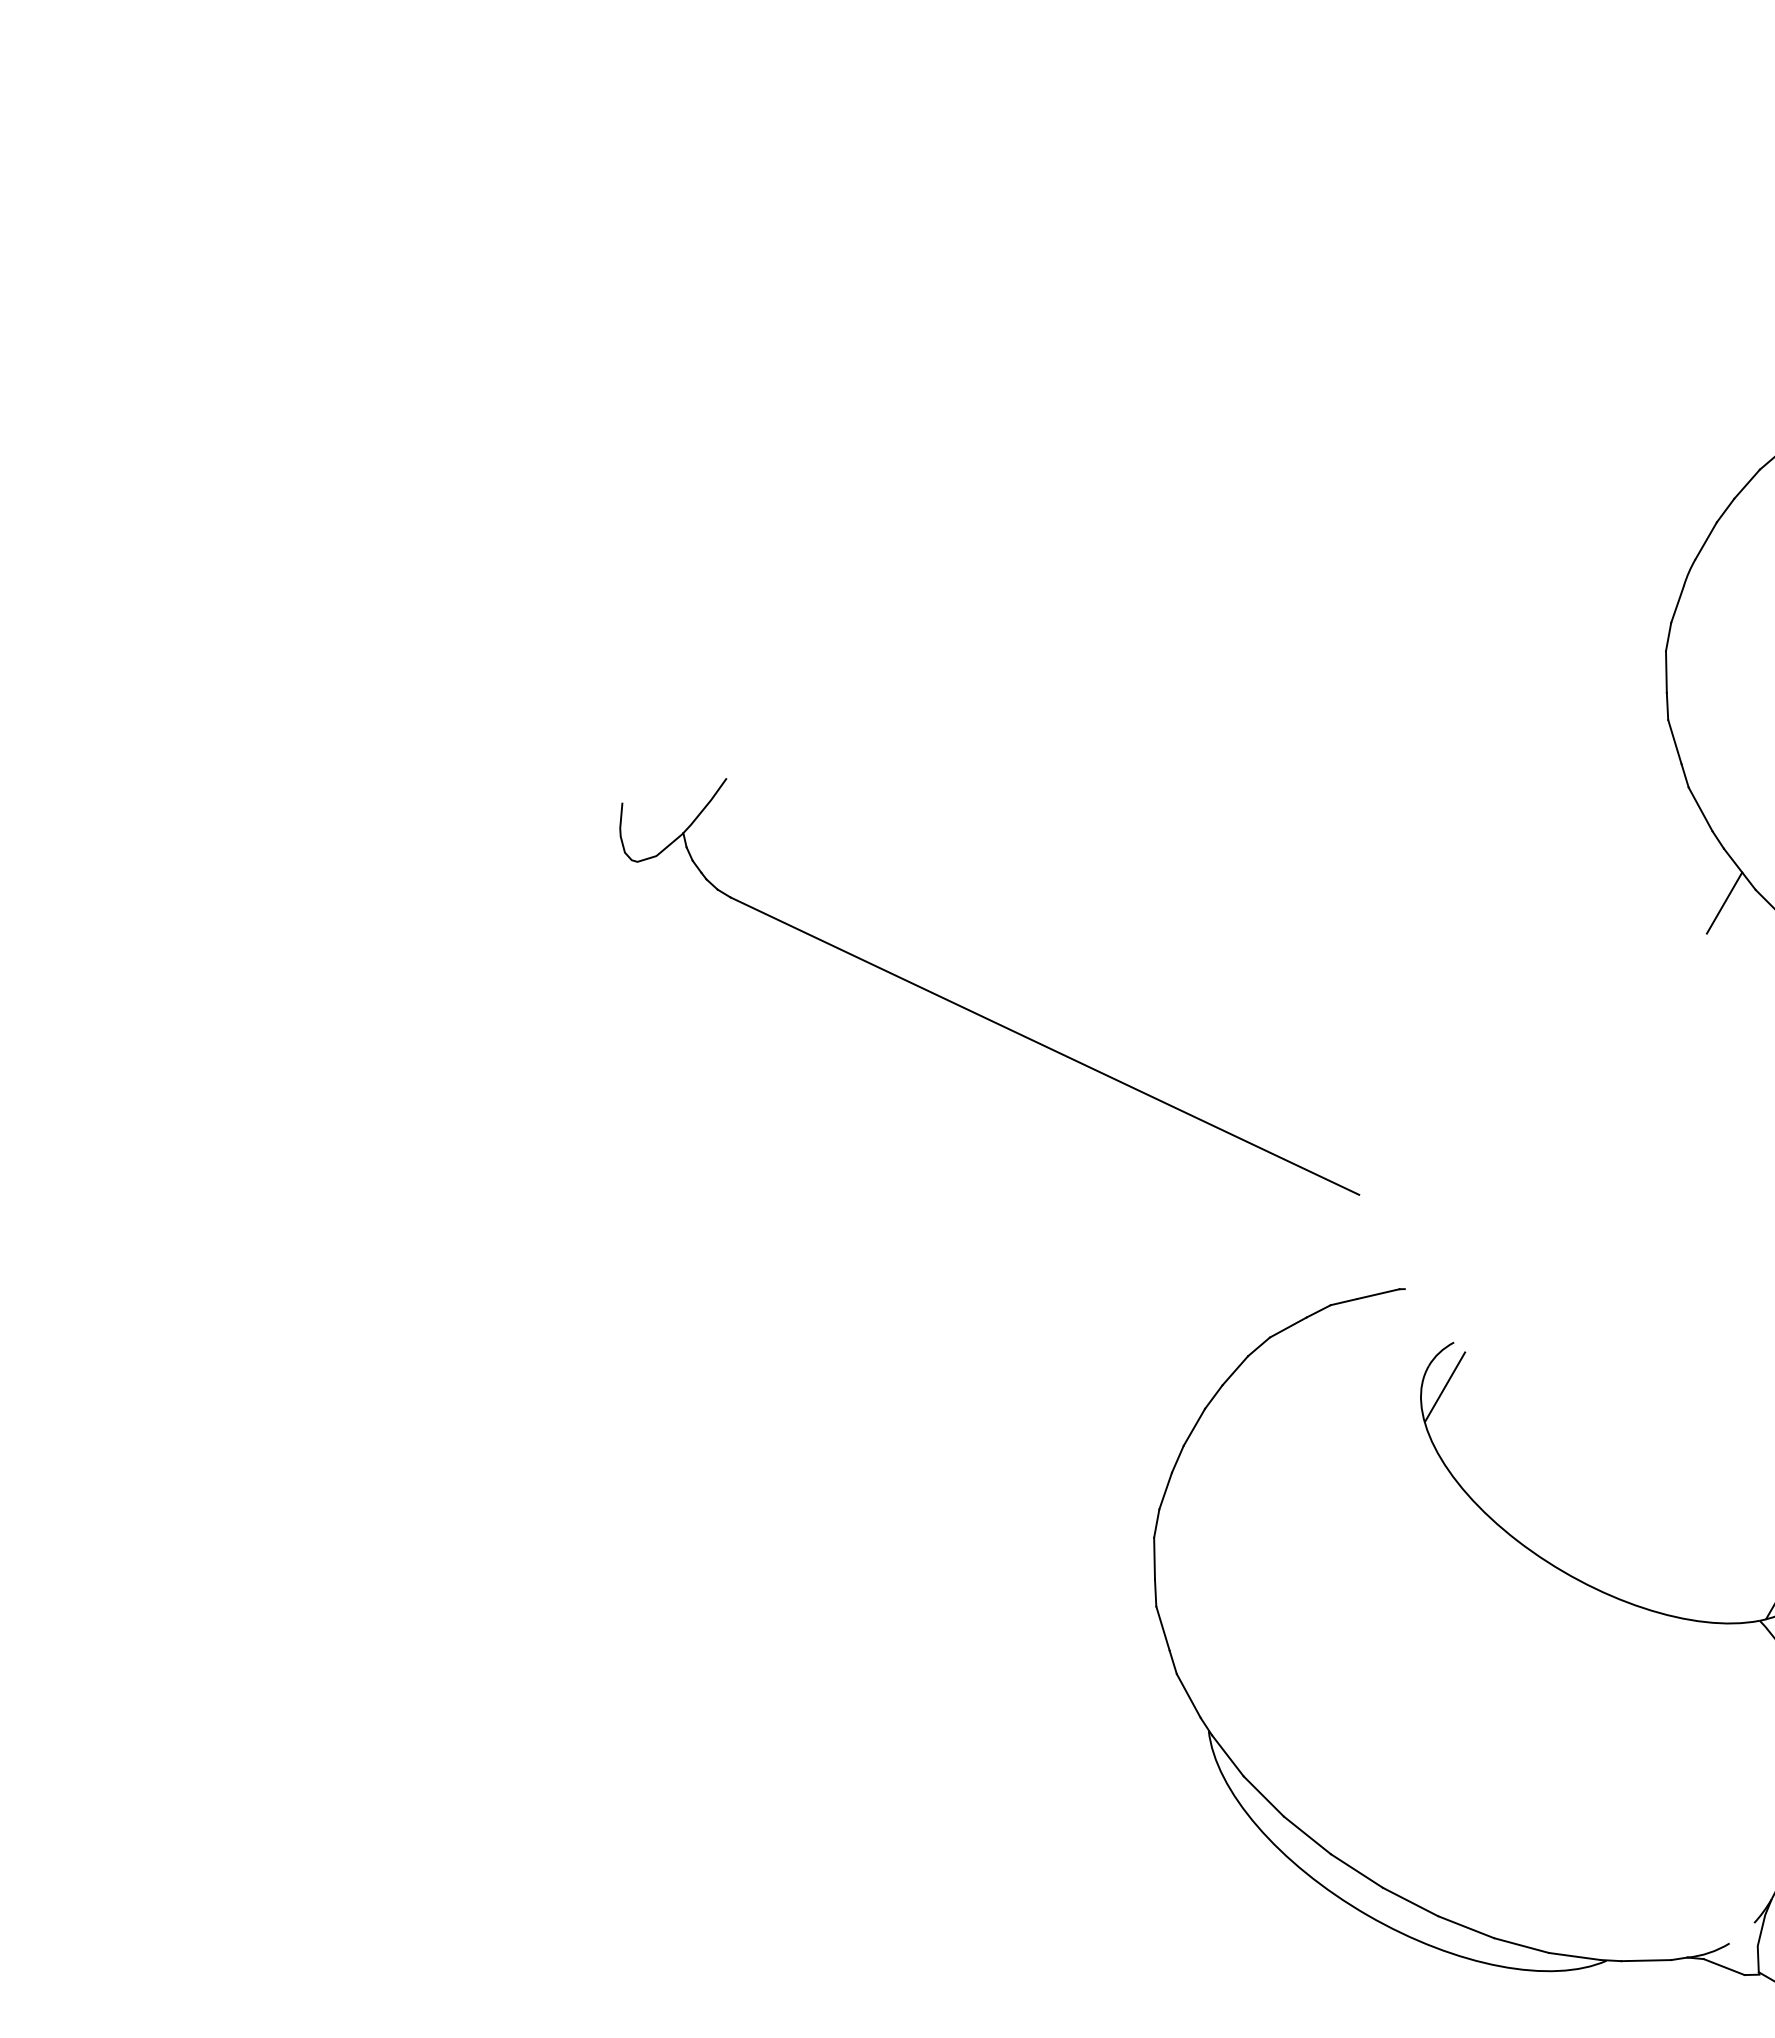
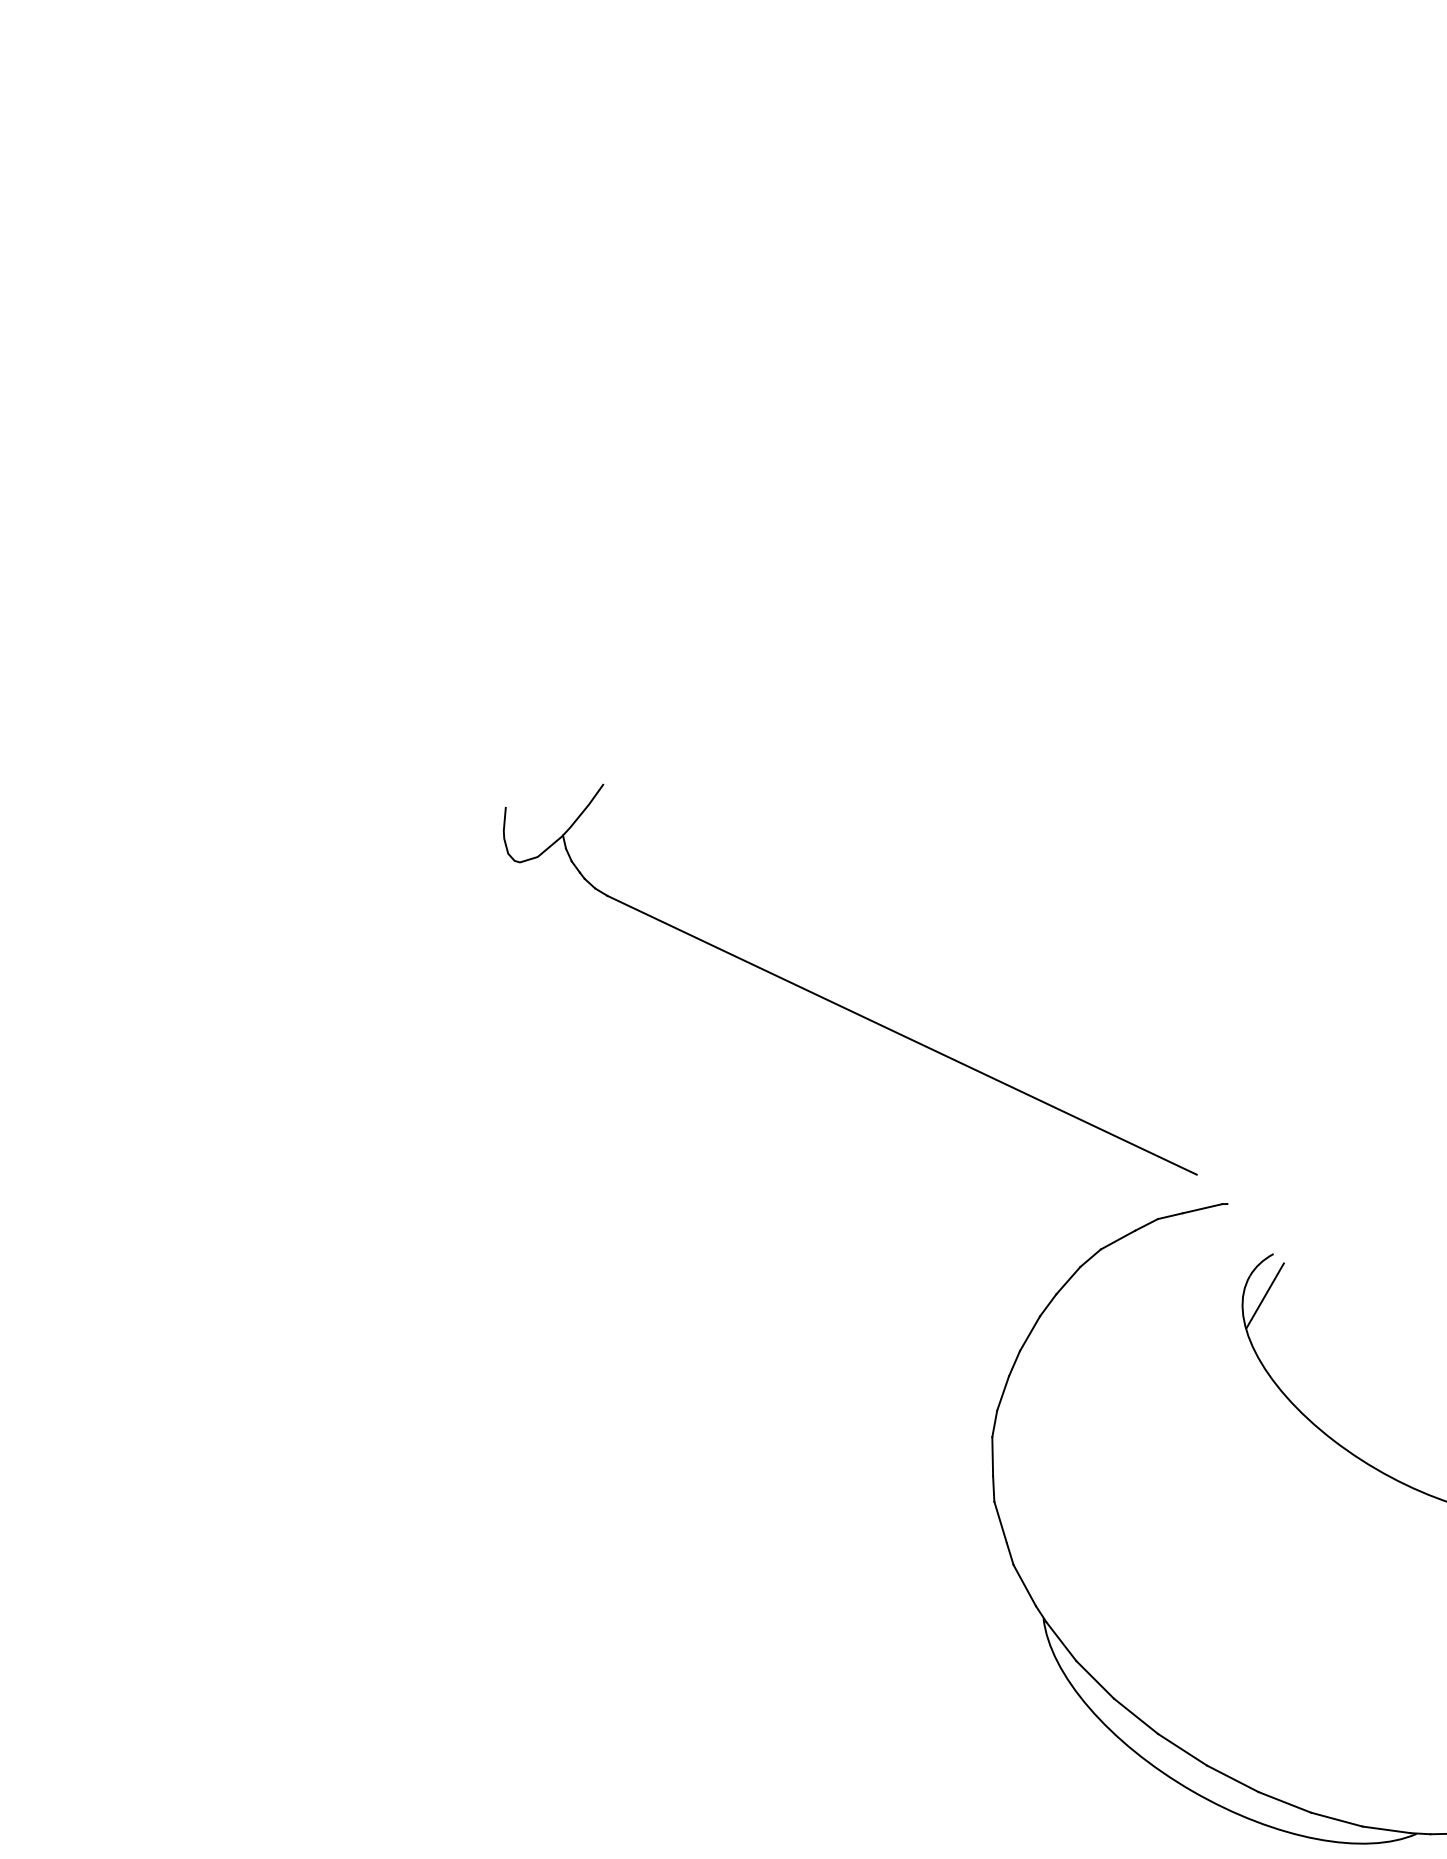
part: (976, 1012) -> (837, 1003), moved

